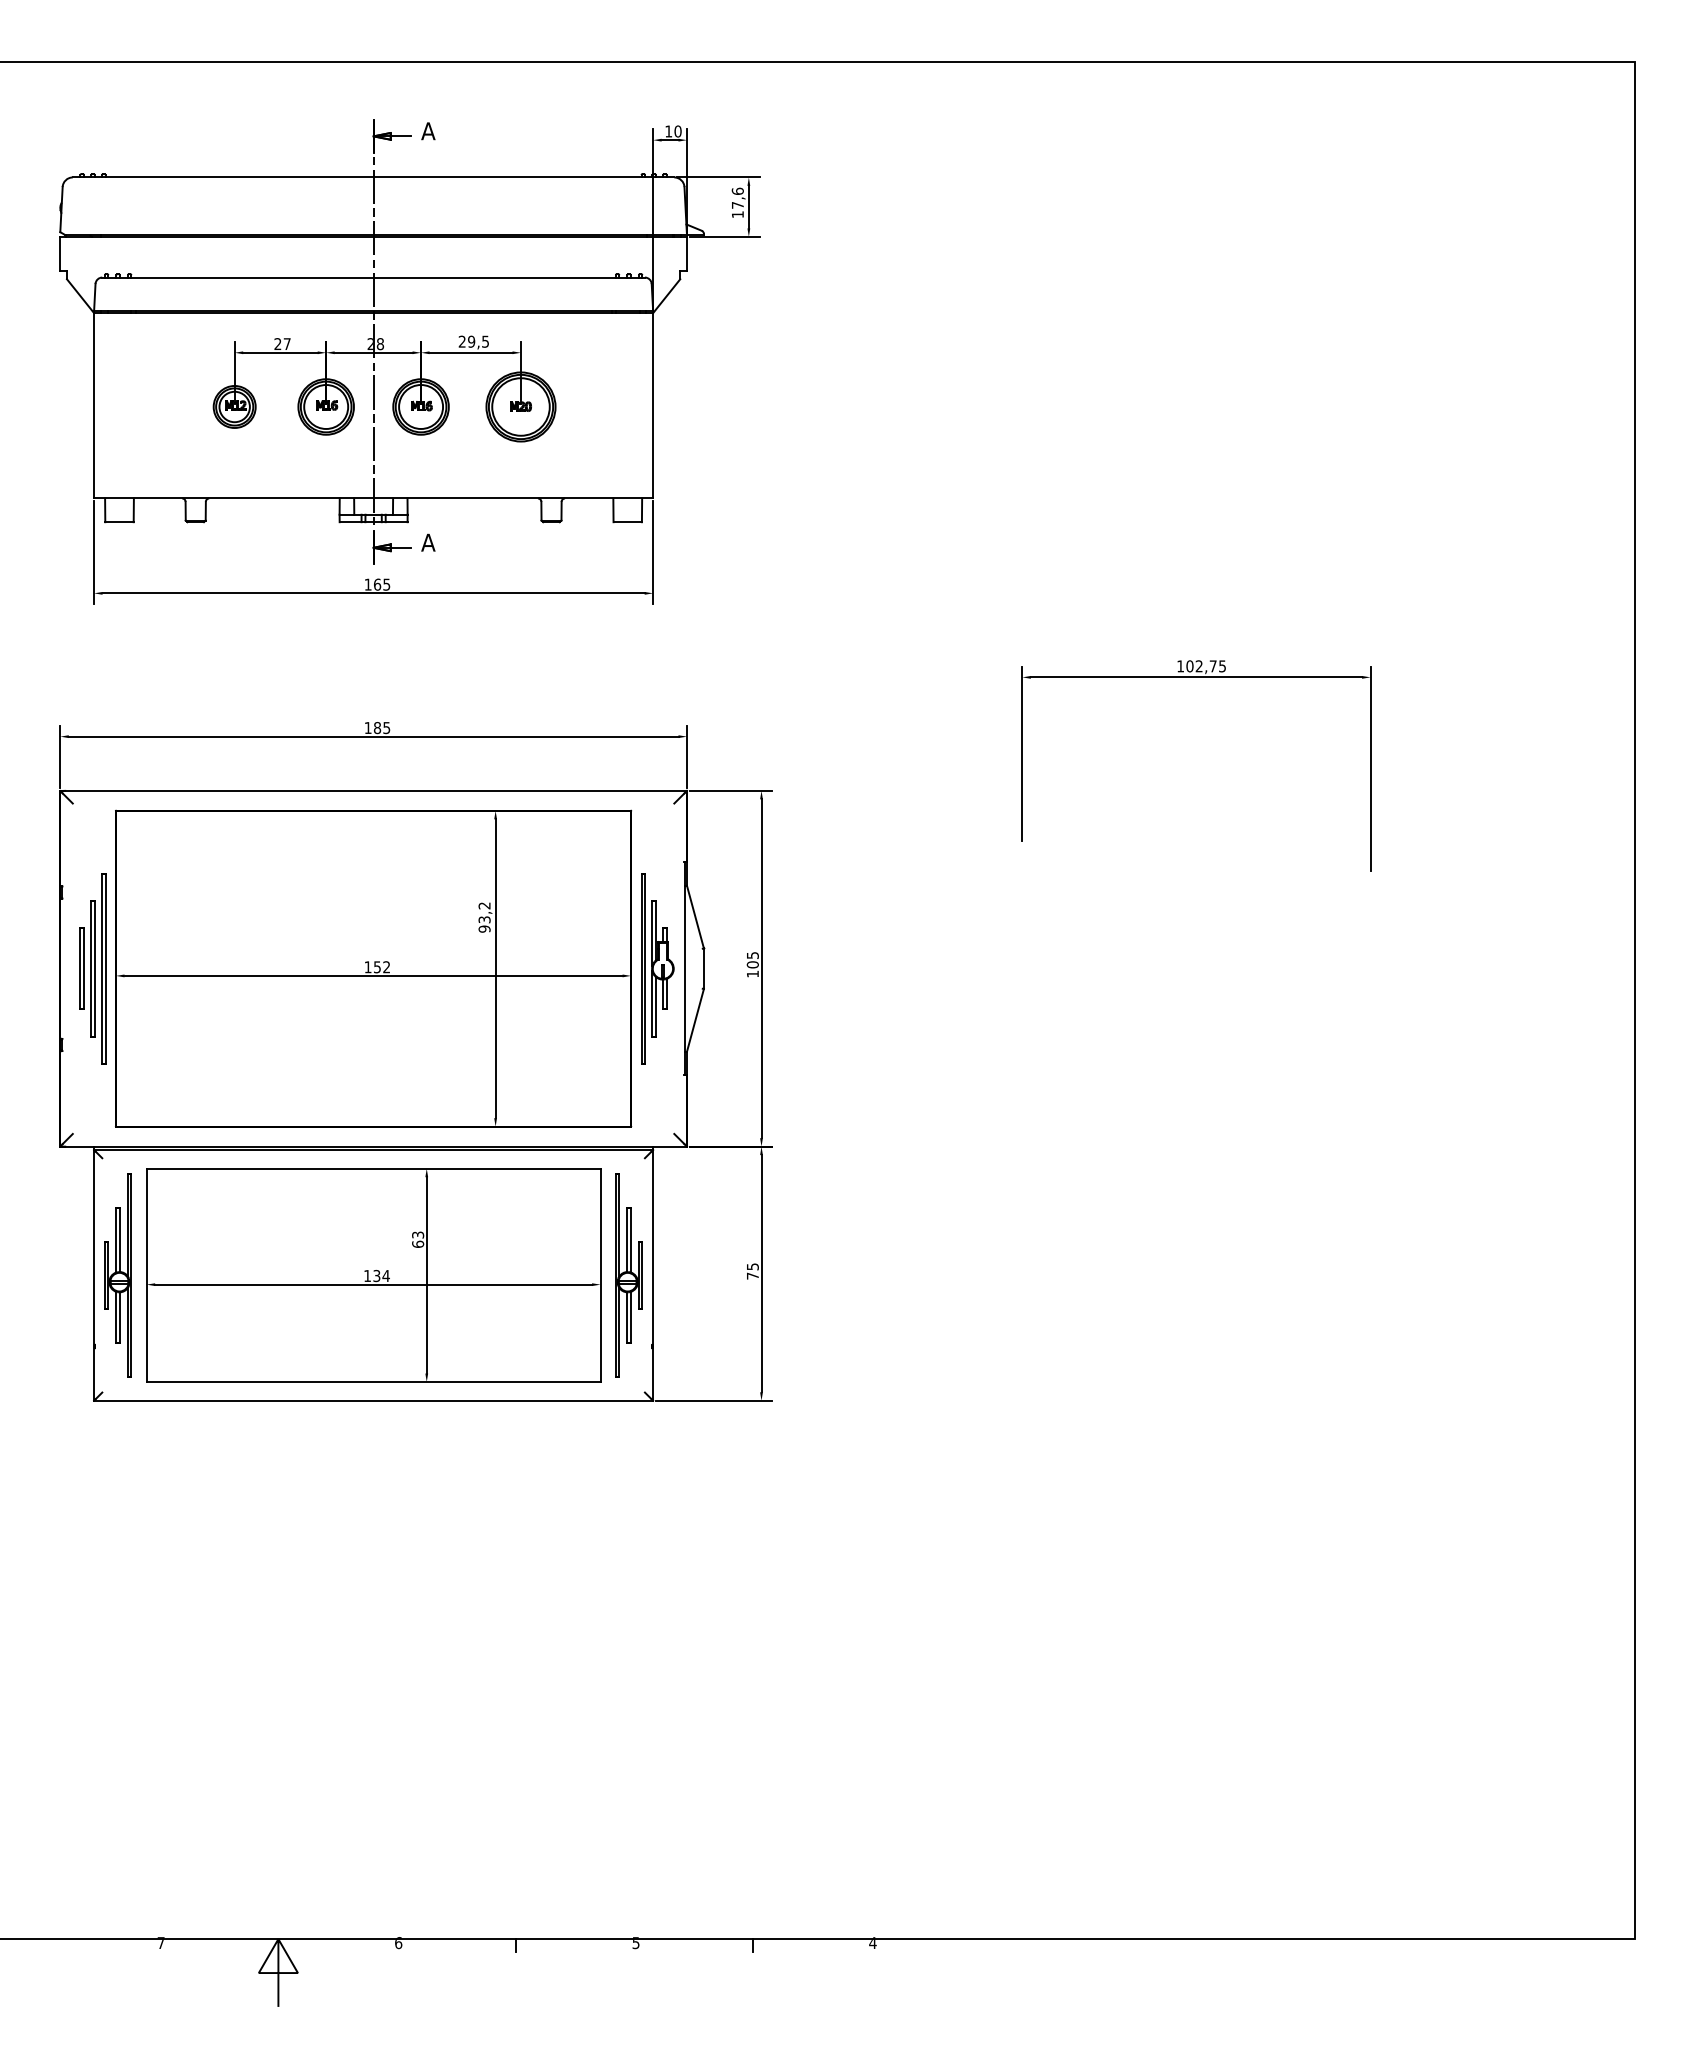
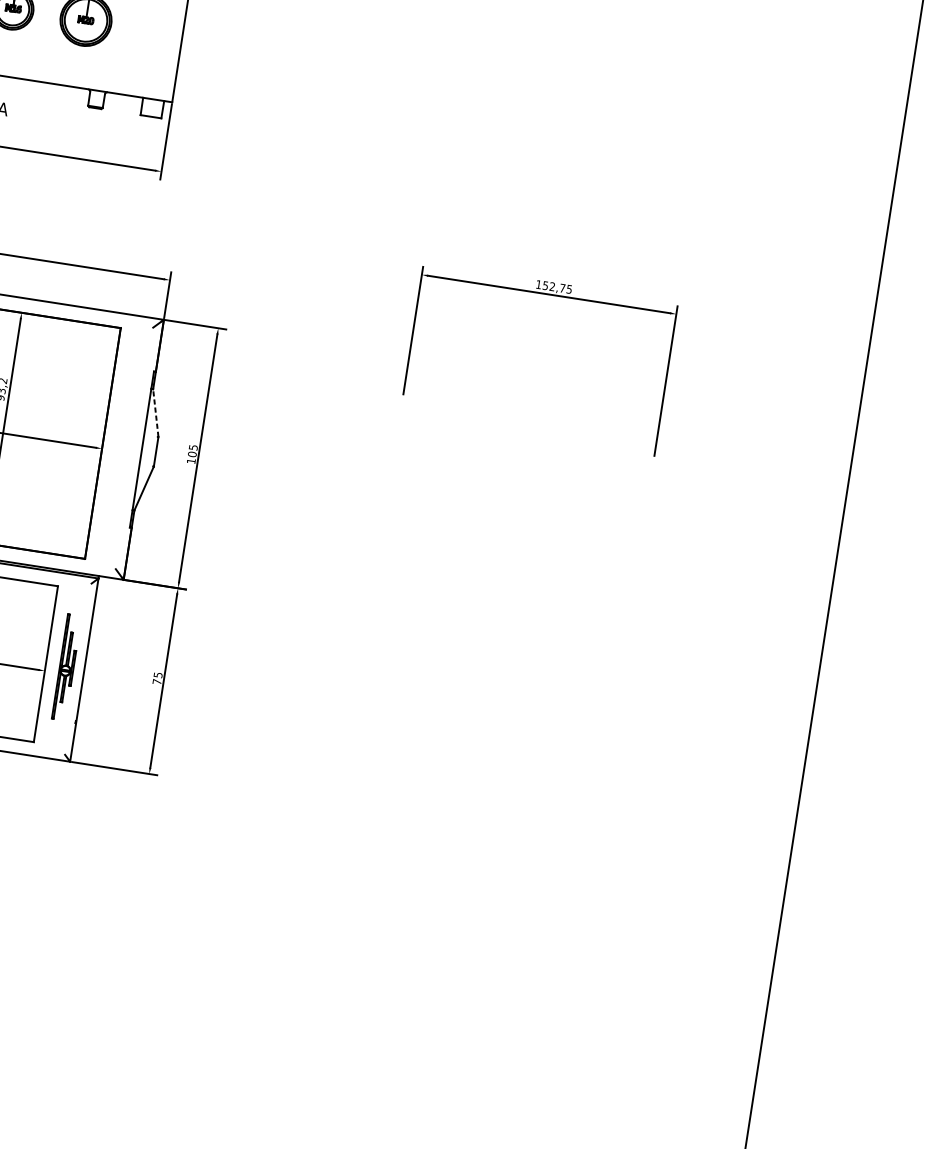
text: (1189, 666) -> (545, 285), 102,75 -> 152,75
line: (695, 916) -> (155, 412), solid -> dashed
part: (657, 968) -> (122, 446), removed
part: (628, 1275) -> (66, 667), size x0.7

